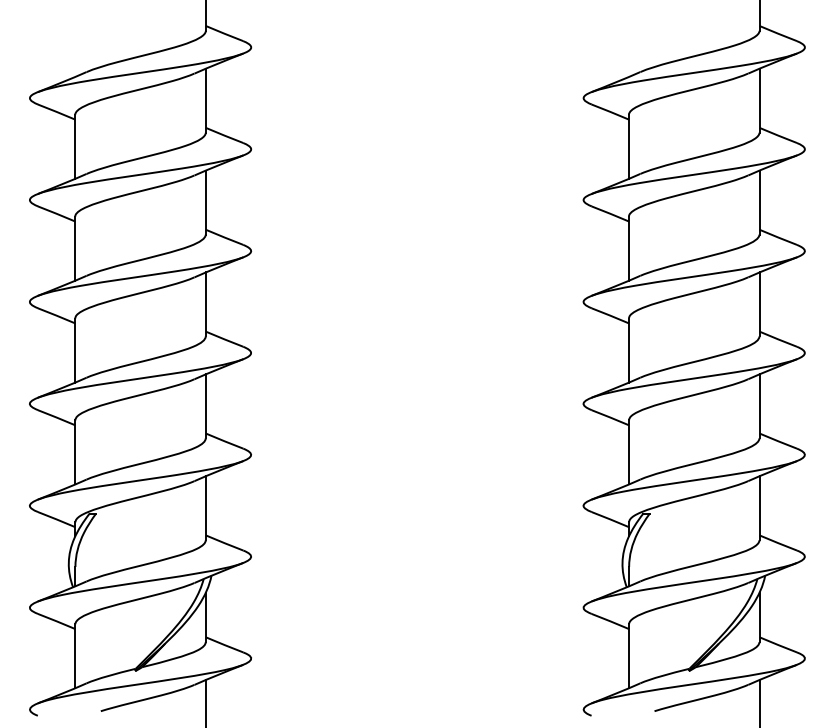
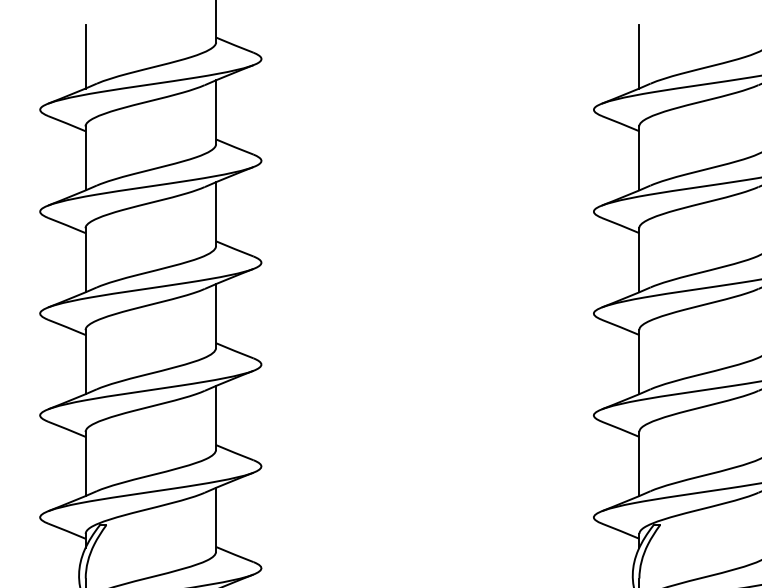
line: (75, 44) -> (85, 56), added
line: (628, 44) -> (638, 56), added

